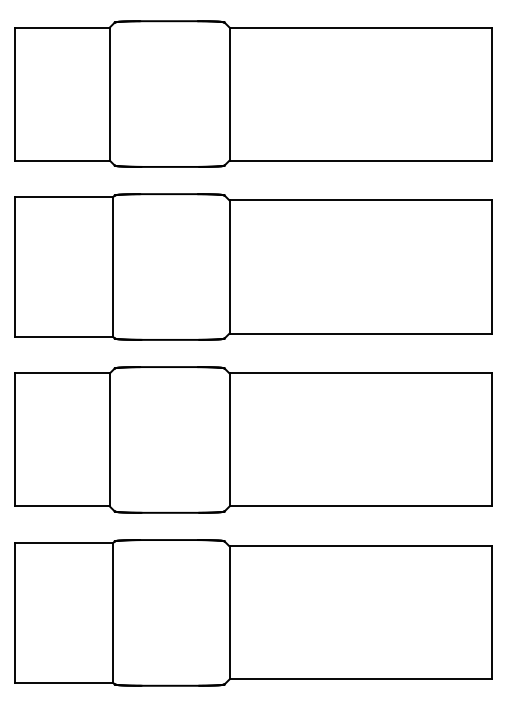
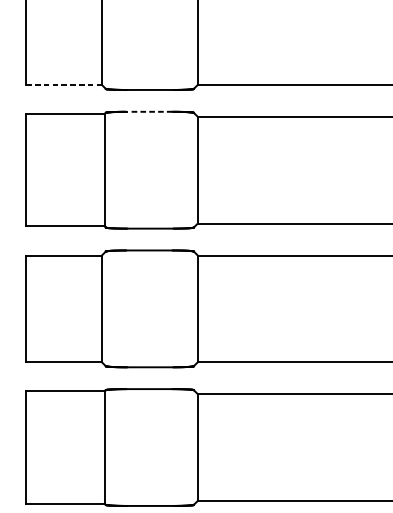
line: (63, 160) -> (64, 84), solid -> dashed
line: (169, 194) -> (149, 112), solid -> dashed

